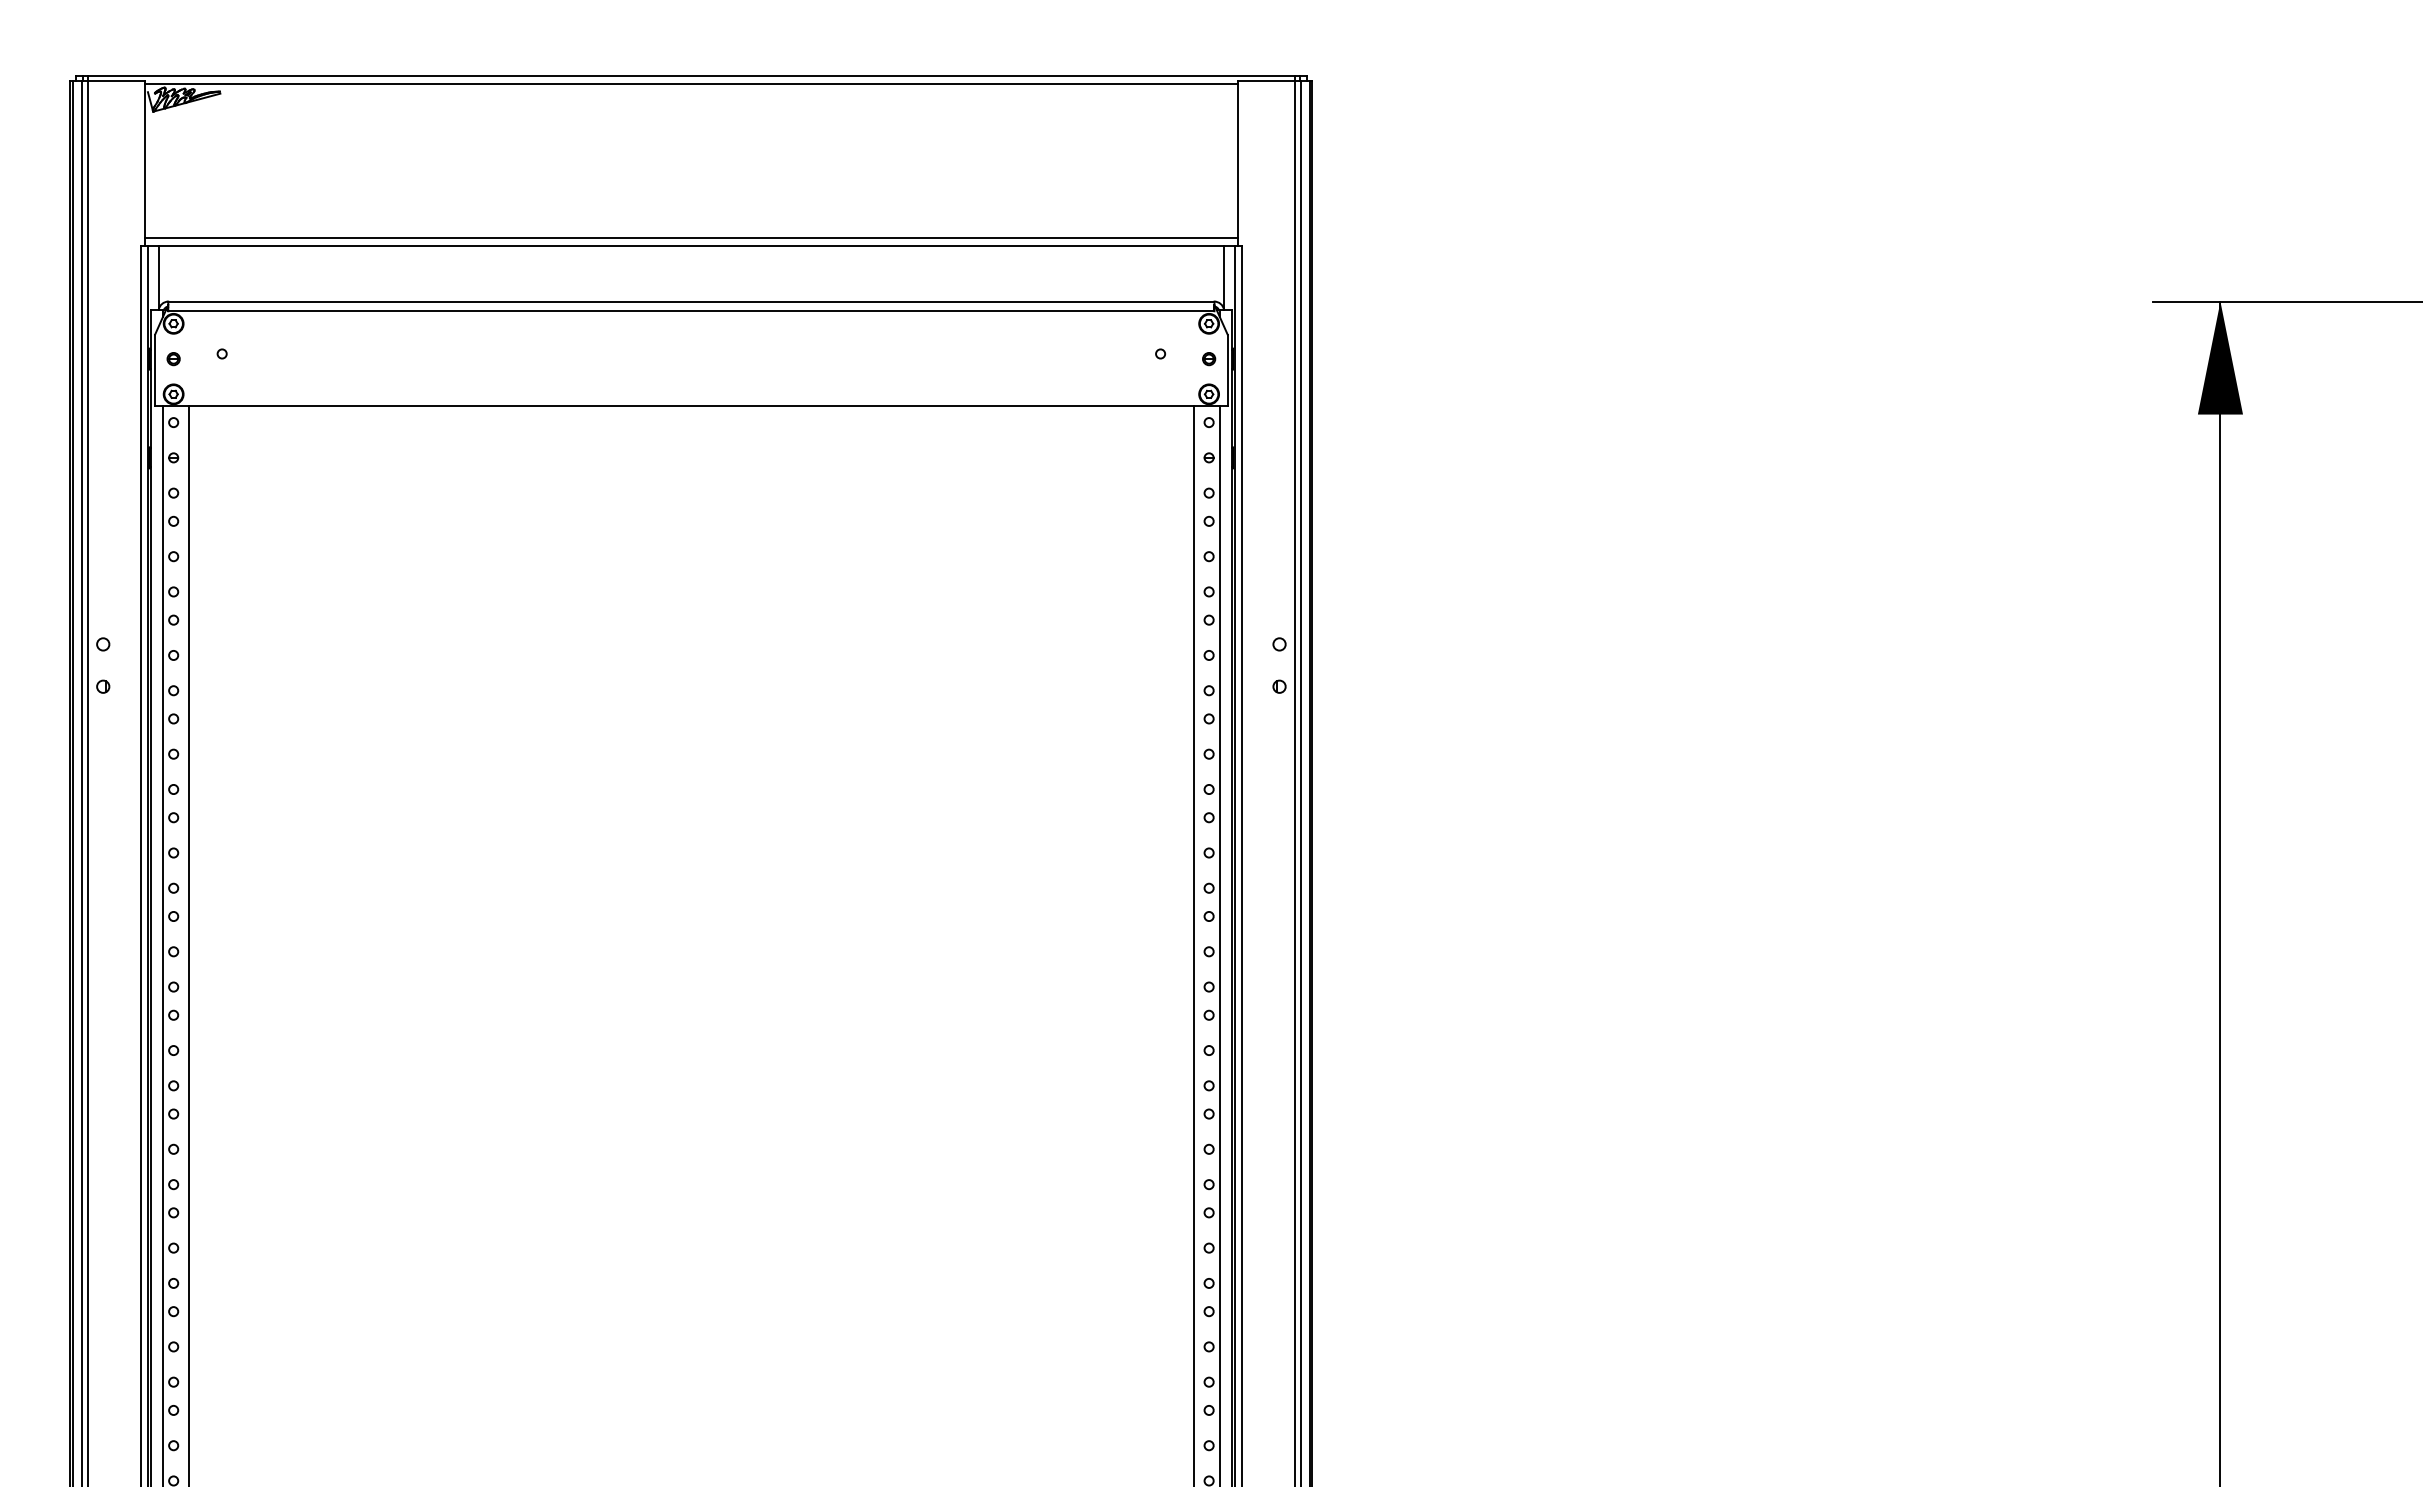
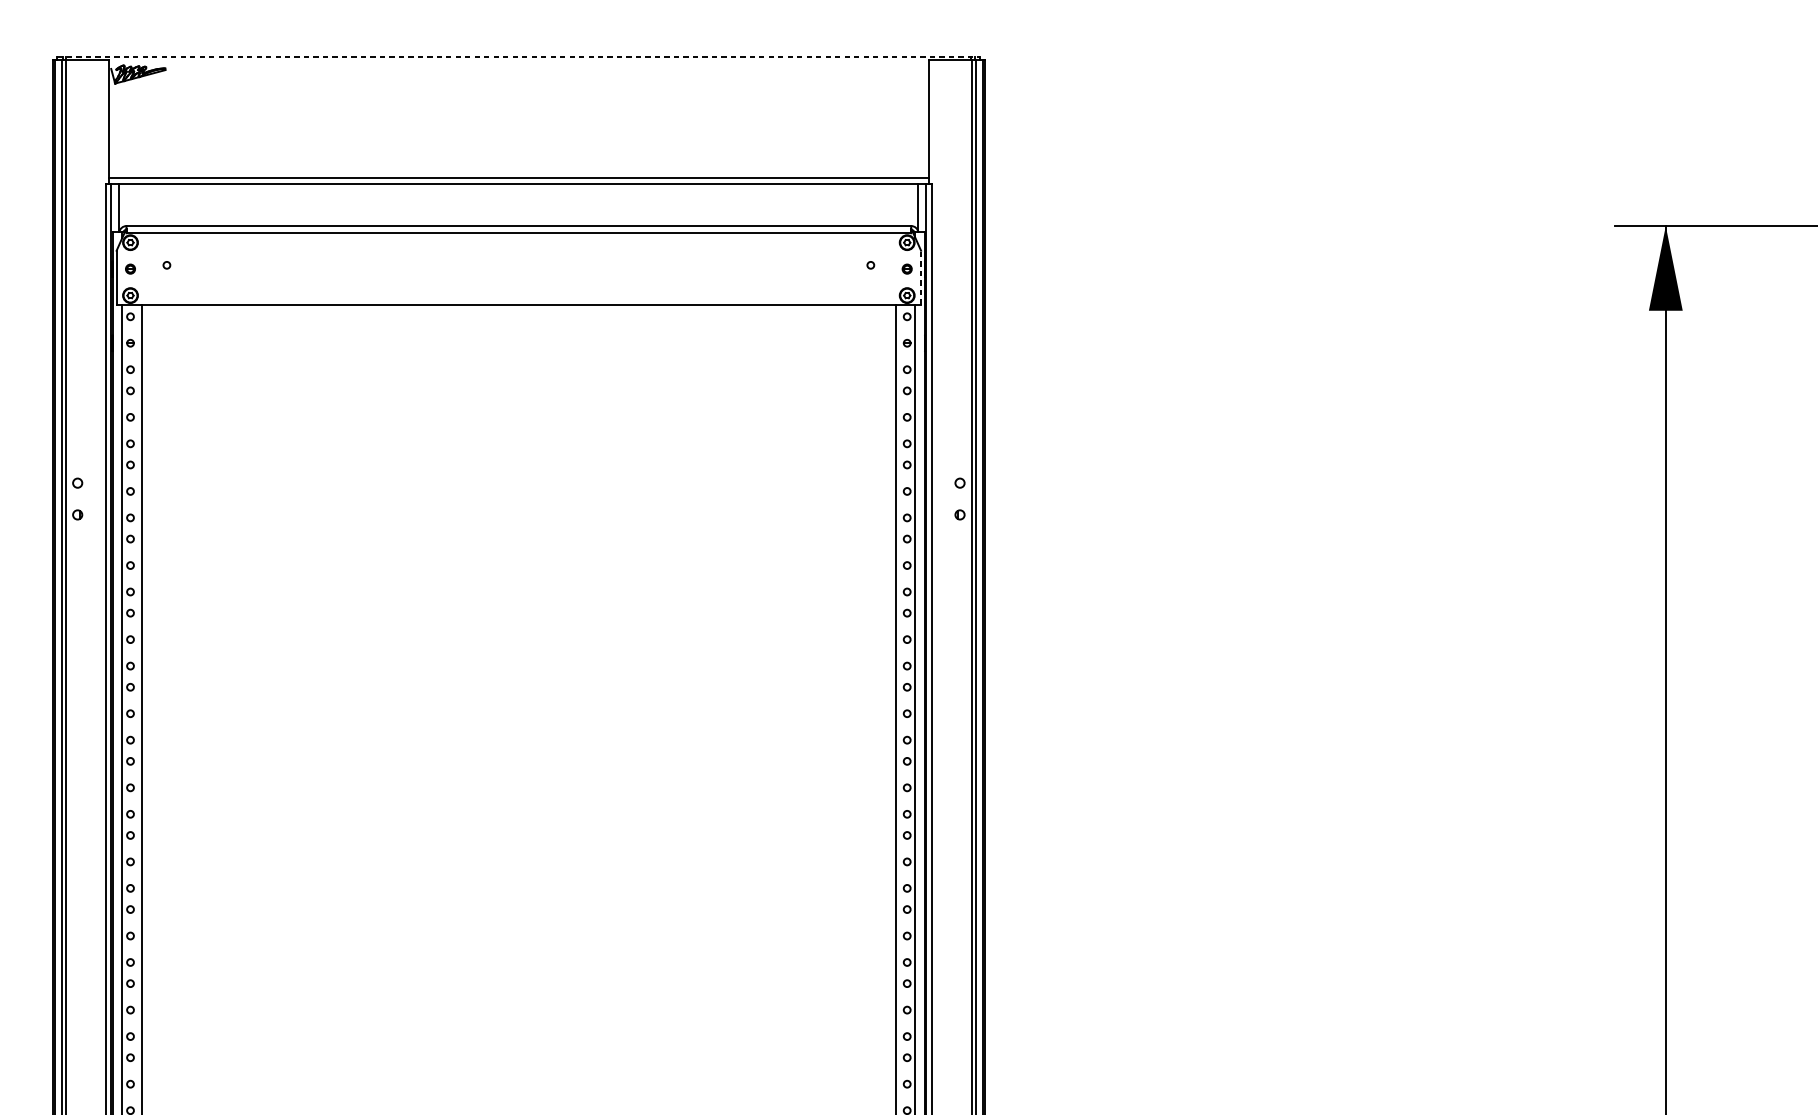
line: (691, 76) -> (518, 57), solid -> dashed
line: (691, 84) -> (518, 63), removed
line: (1227, 370) -> (921, 277), solid -> dashed

